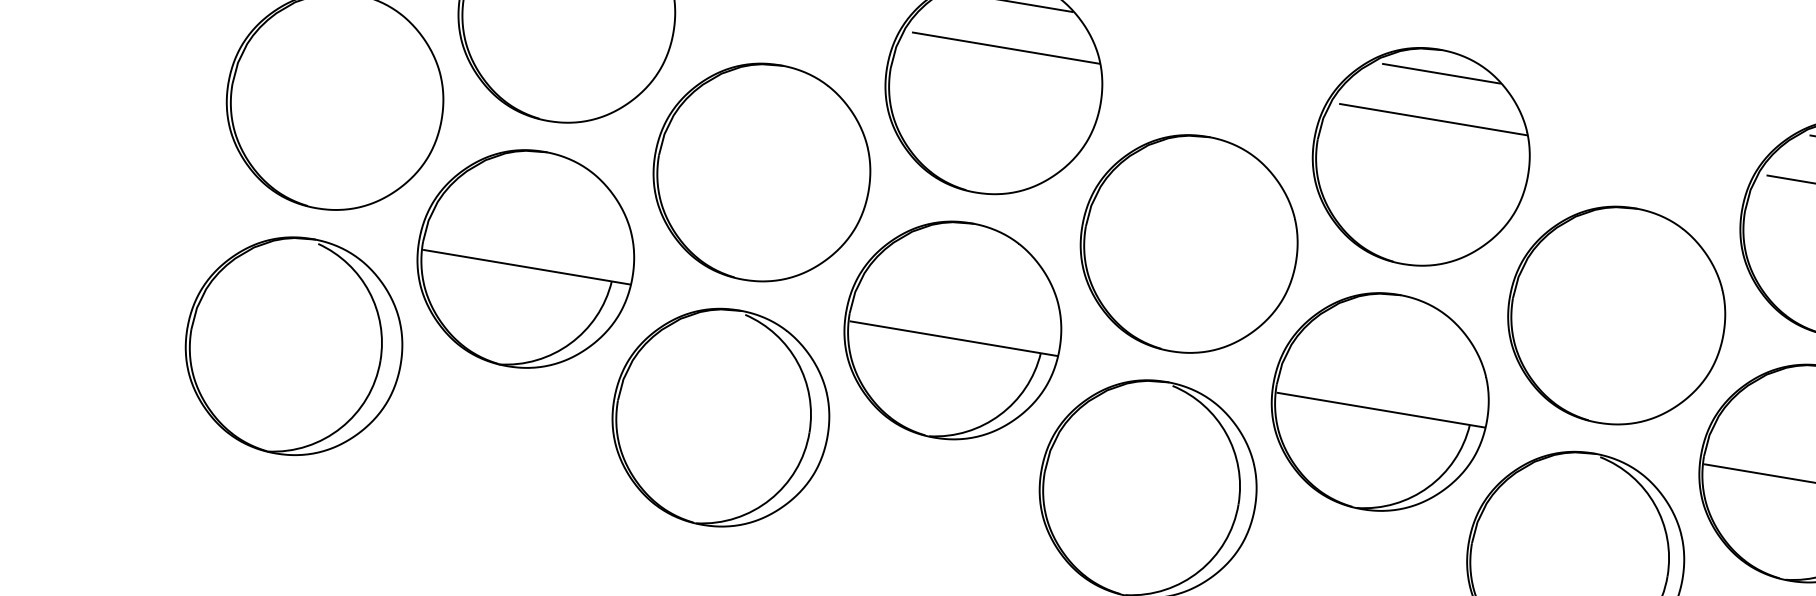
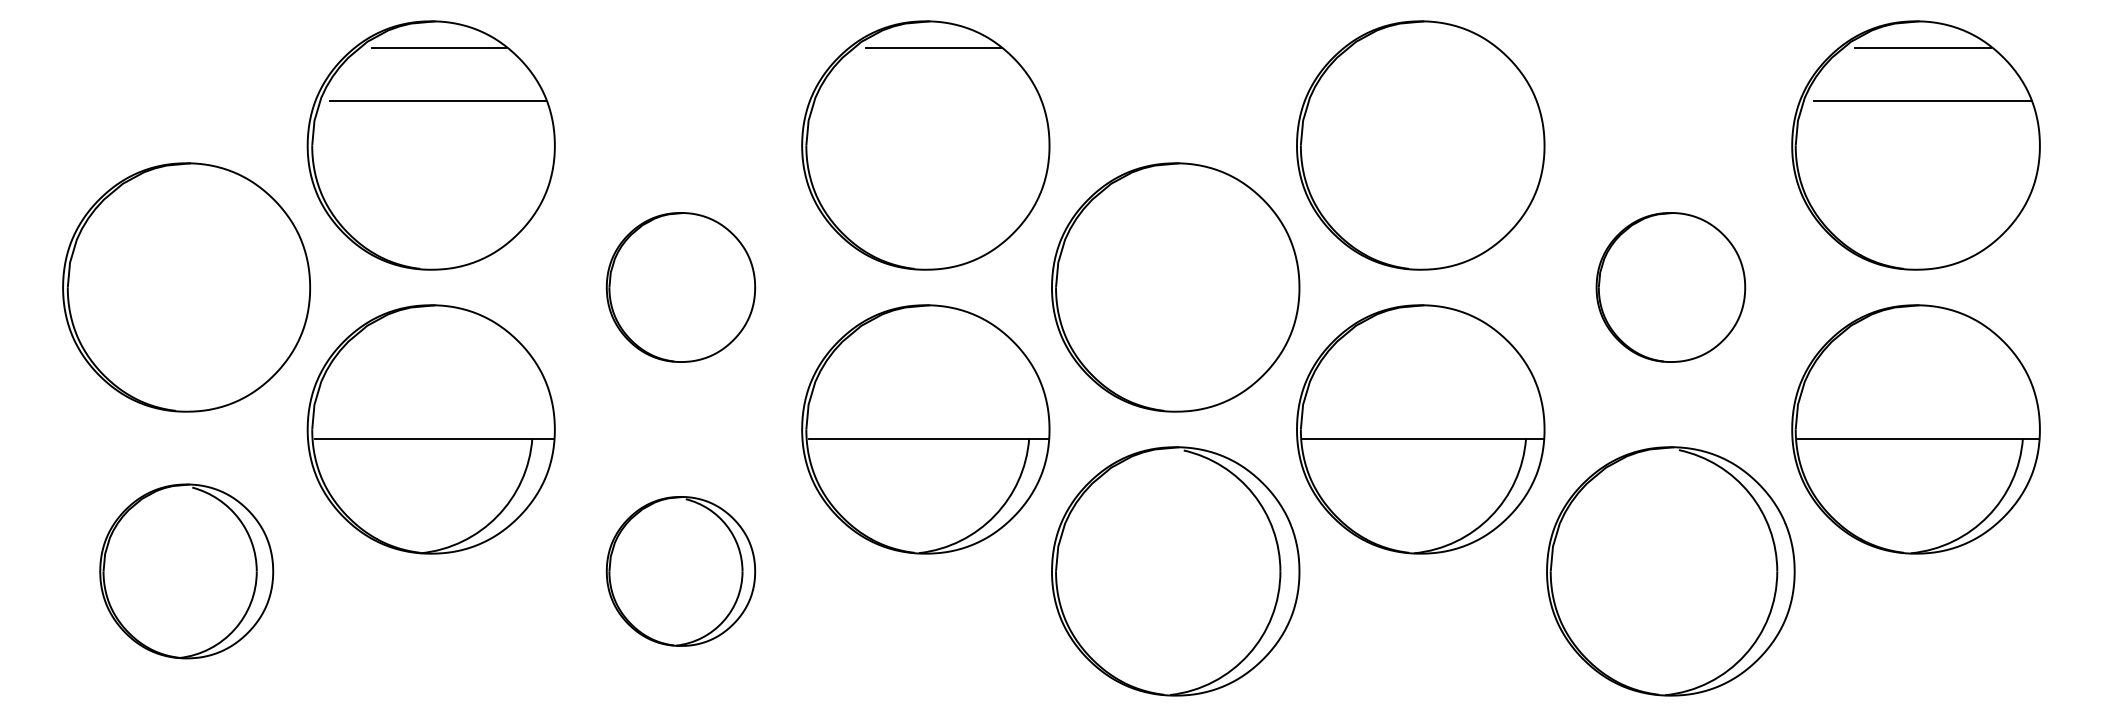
line: (1006, 48) -> (932, 101), removed
line: (1441, 74) -> (1427, 48), removed
line: (1433, 119) -> (1427, 101), removed
part: (761, 172) -> (680, 287), size x0.6
part: (1616, 315) -> (1670, 287), size x0.6
part: (293, 346) -> (186, 571), size x0.7
part: (720, 417) -> (680, 571), size x0.6

